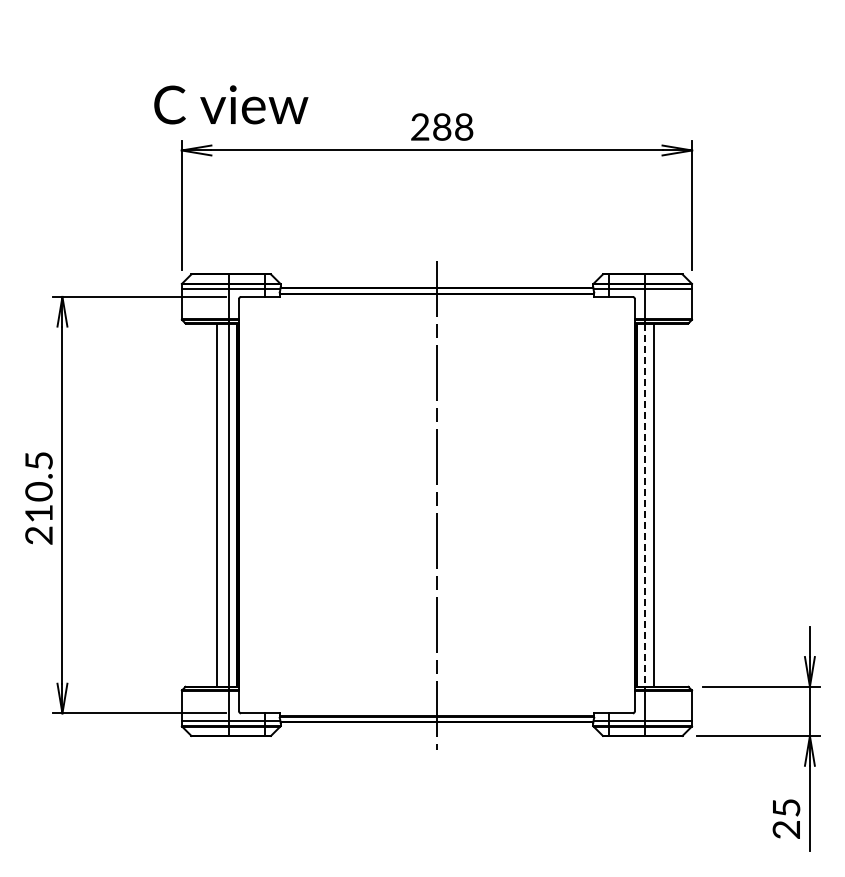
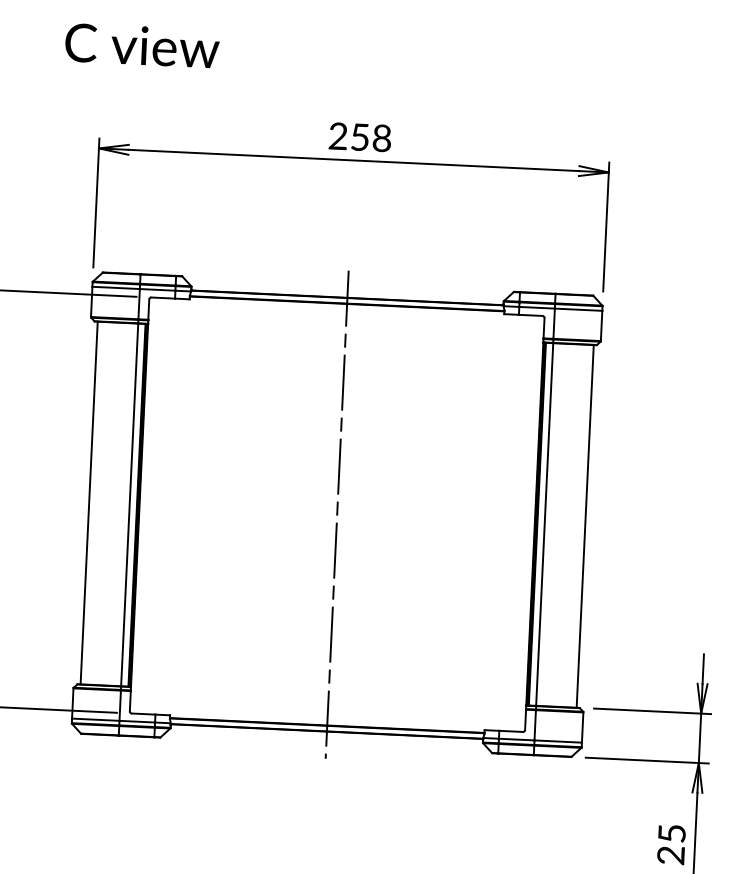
text: (231, 104) -> (142, 45), moved
text: (442, 126) -> (360, 136), 288 -> 258
line: (216, 504) -> (89, 502), moved
line: (654, 504) -> (585, 525), moved
line: (644, 505) -> (544, 524), dashed -> solid

